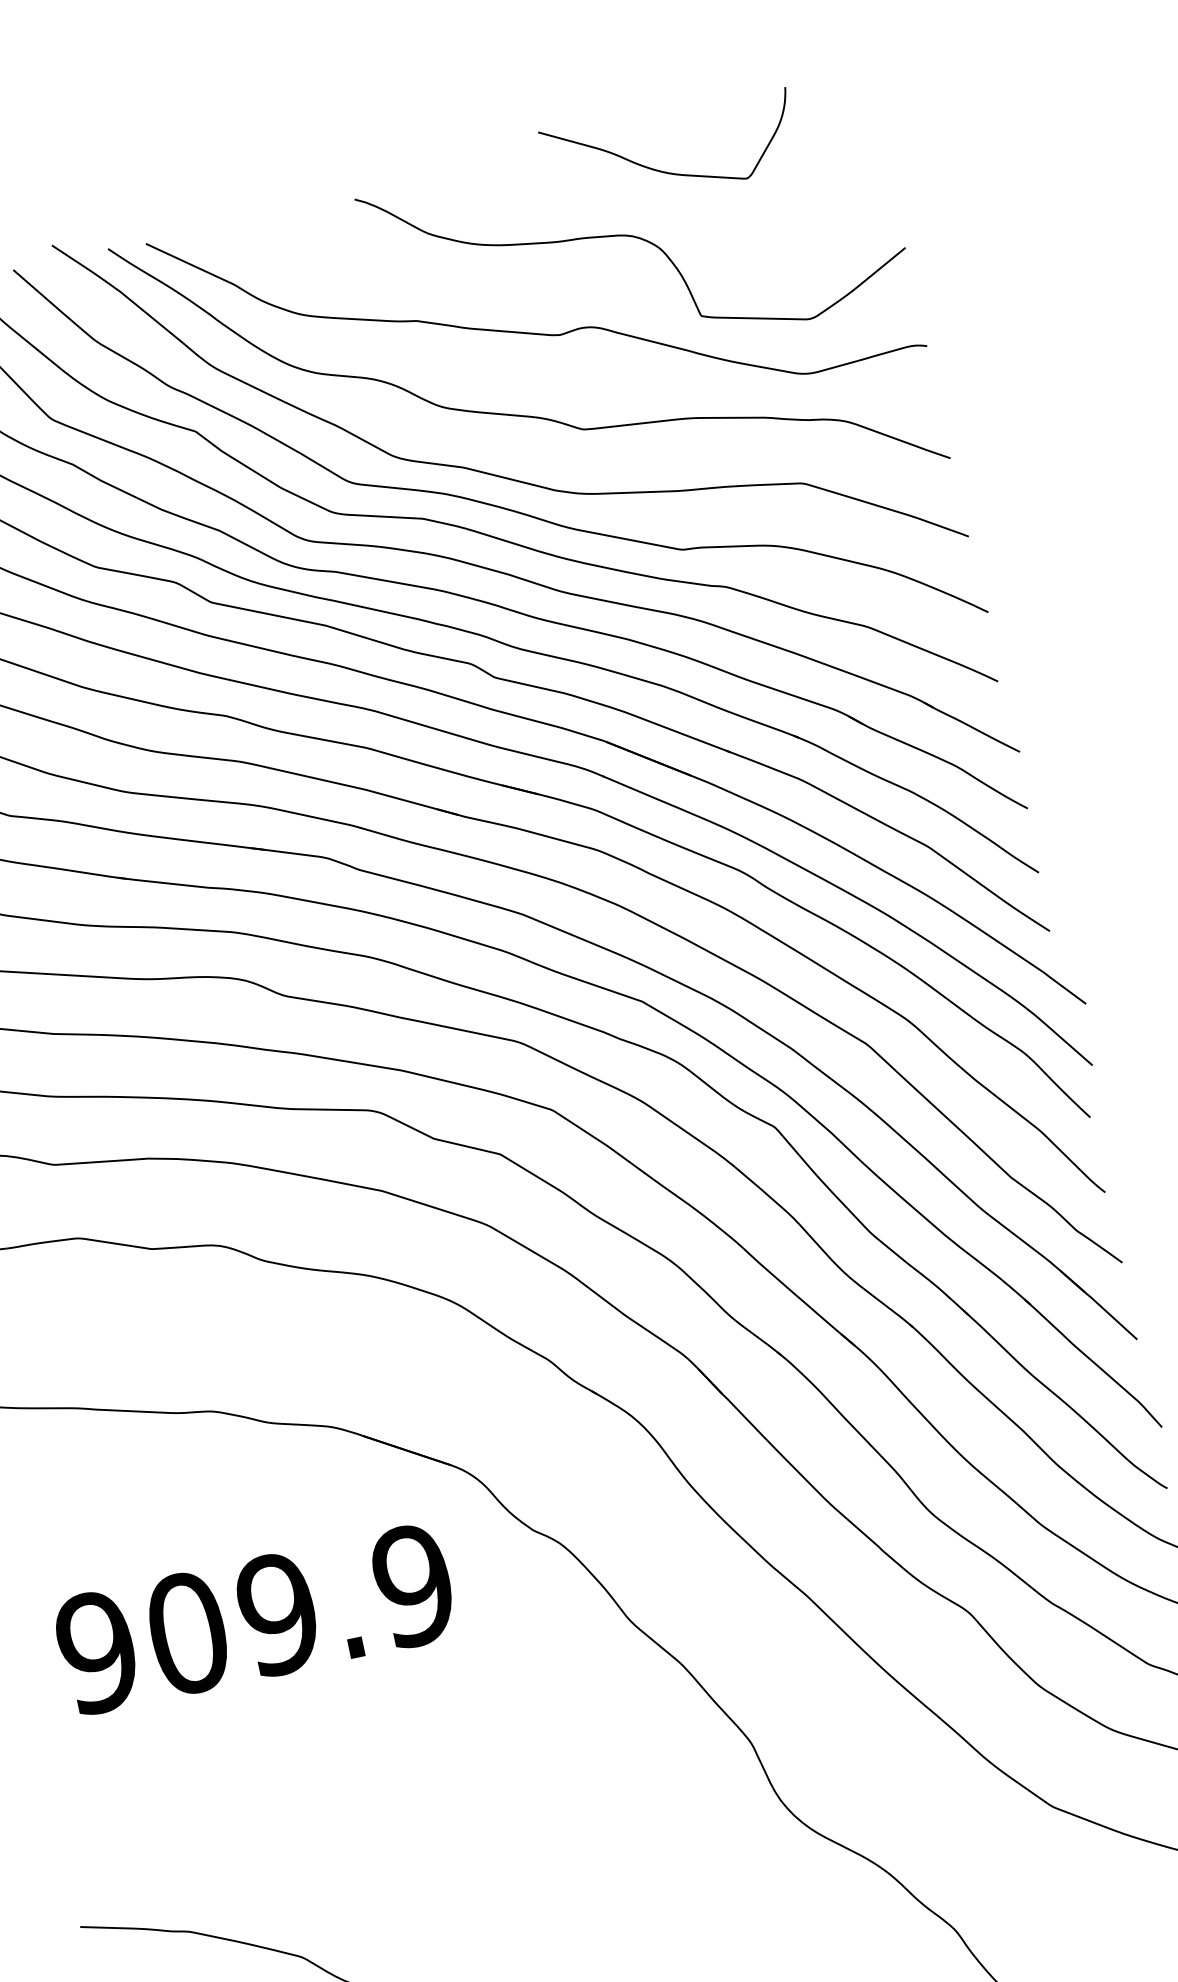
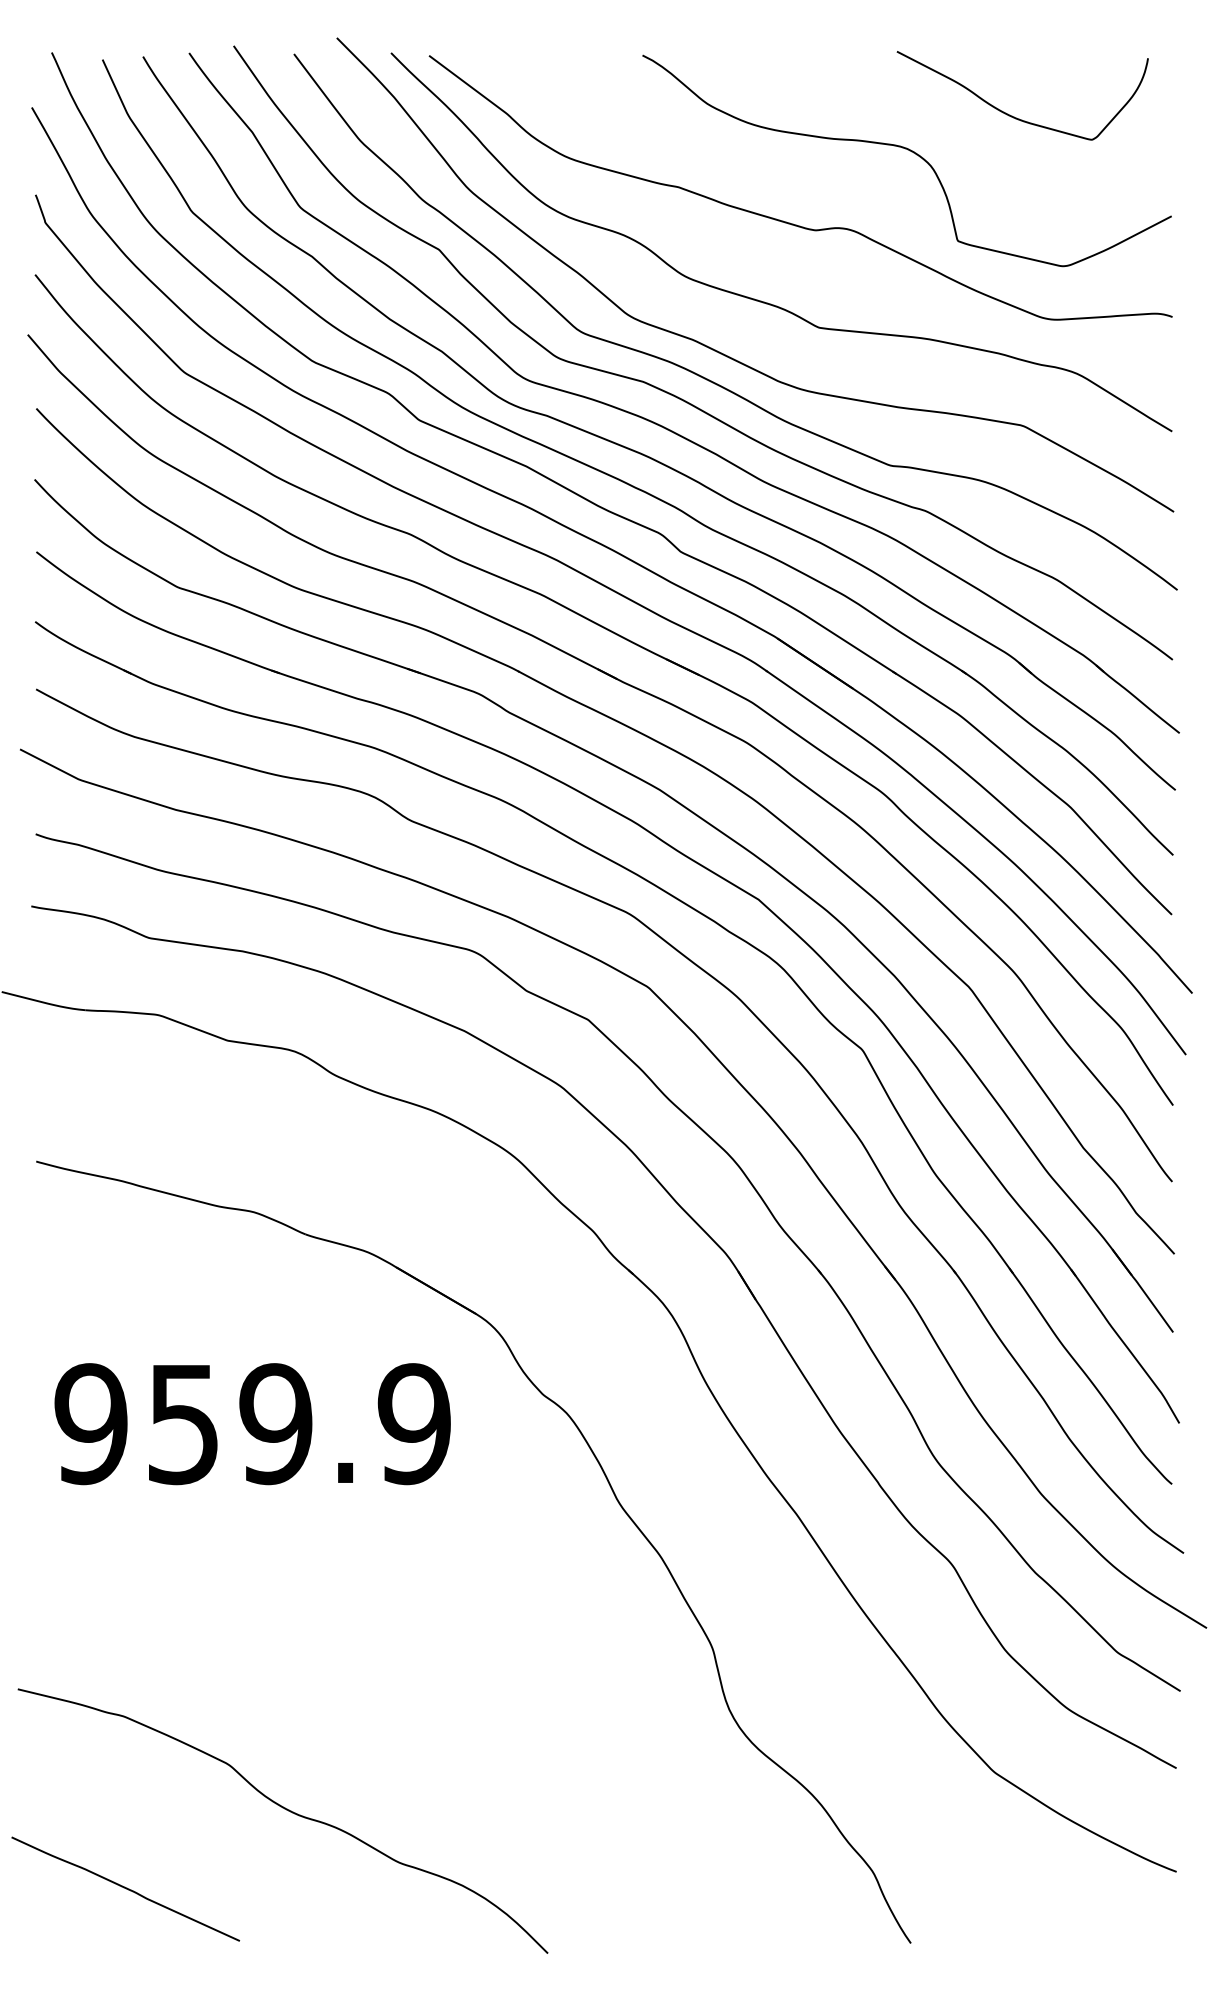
curve: (664, 171) -> (1012, 115), moved
text: (187, 1633) -> (183, 1424), 909.9 -> 959.9

